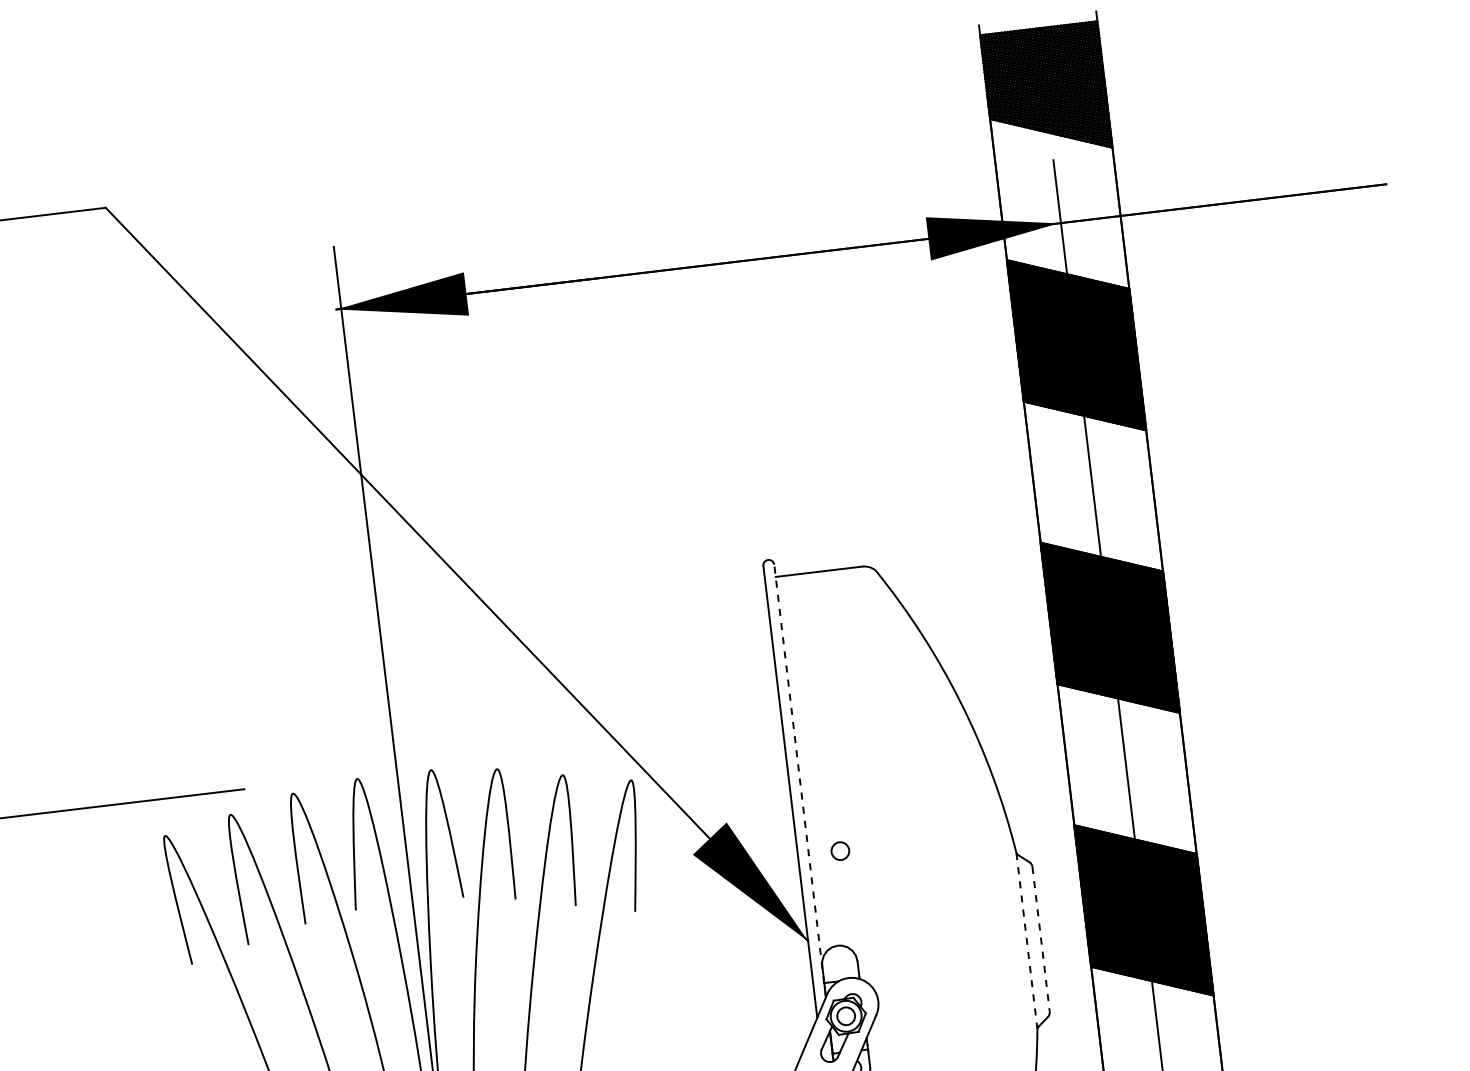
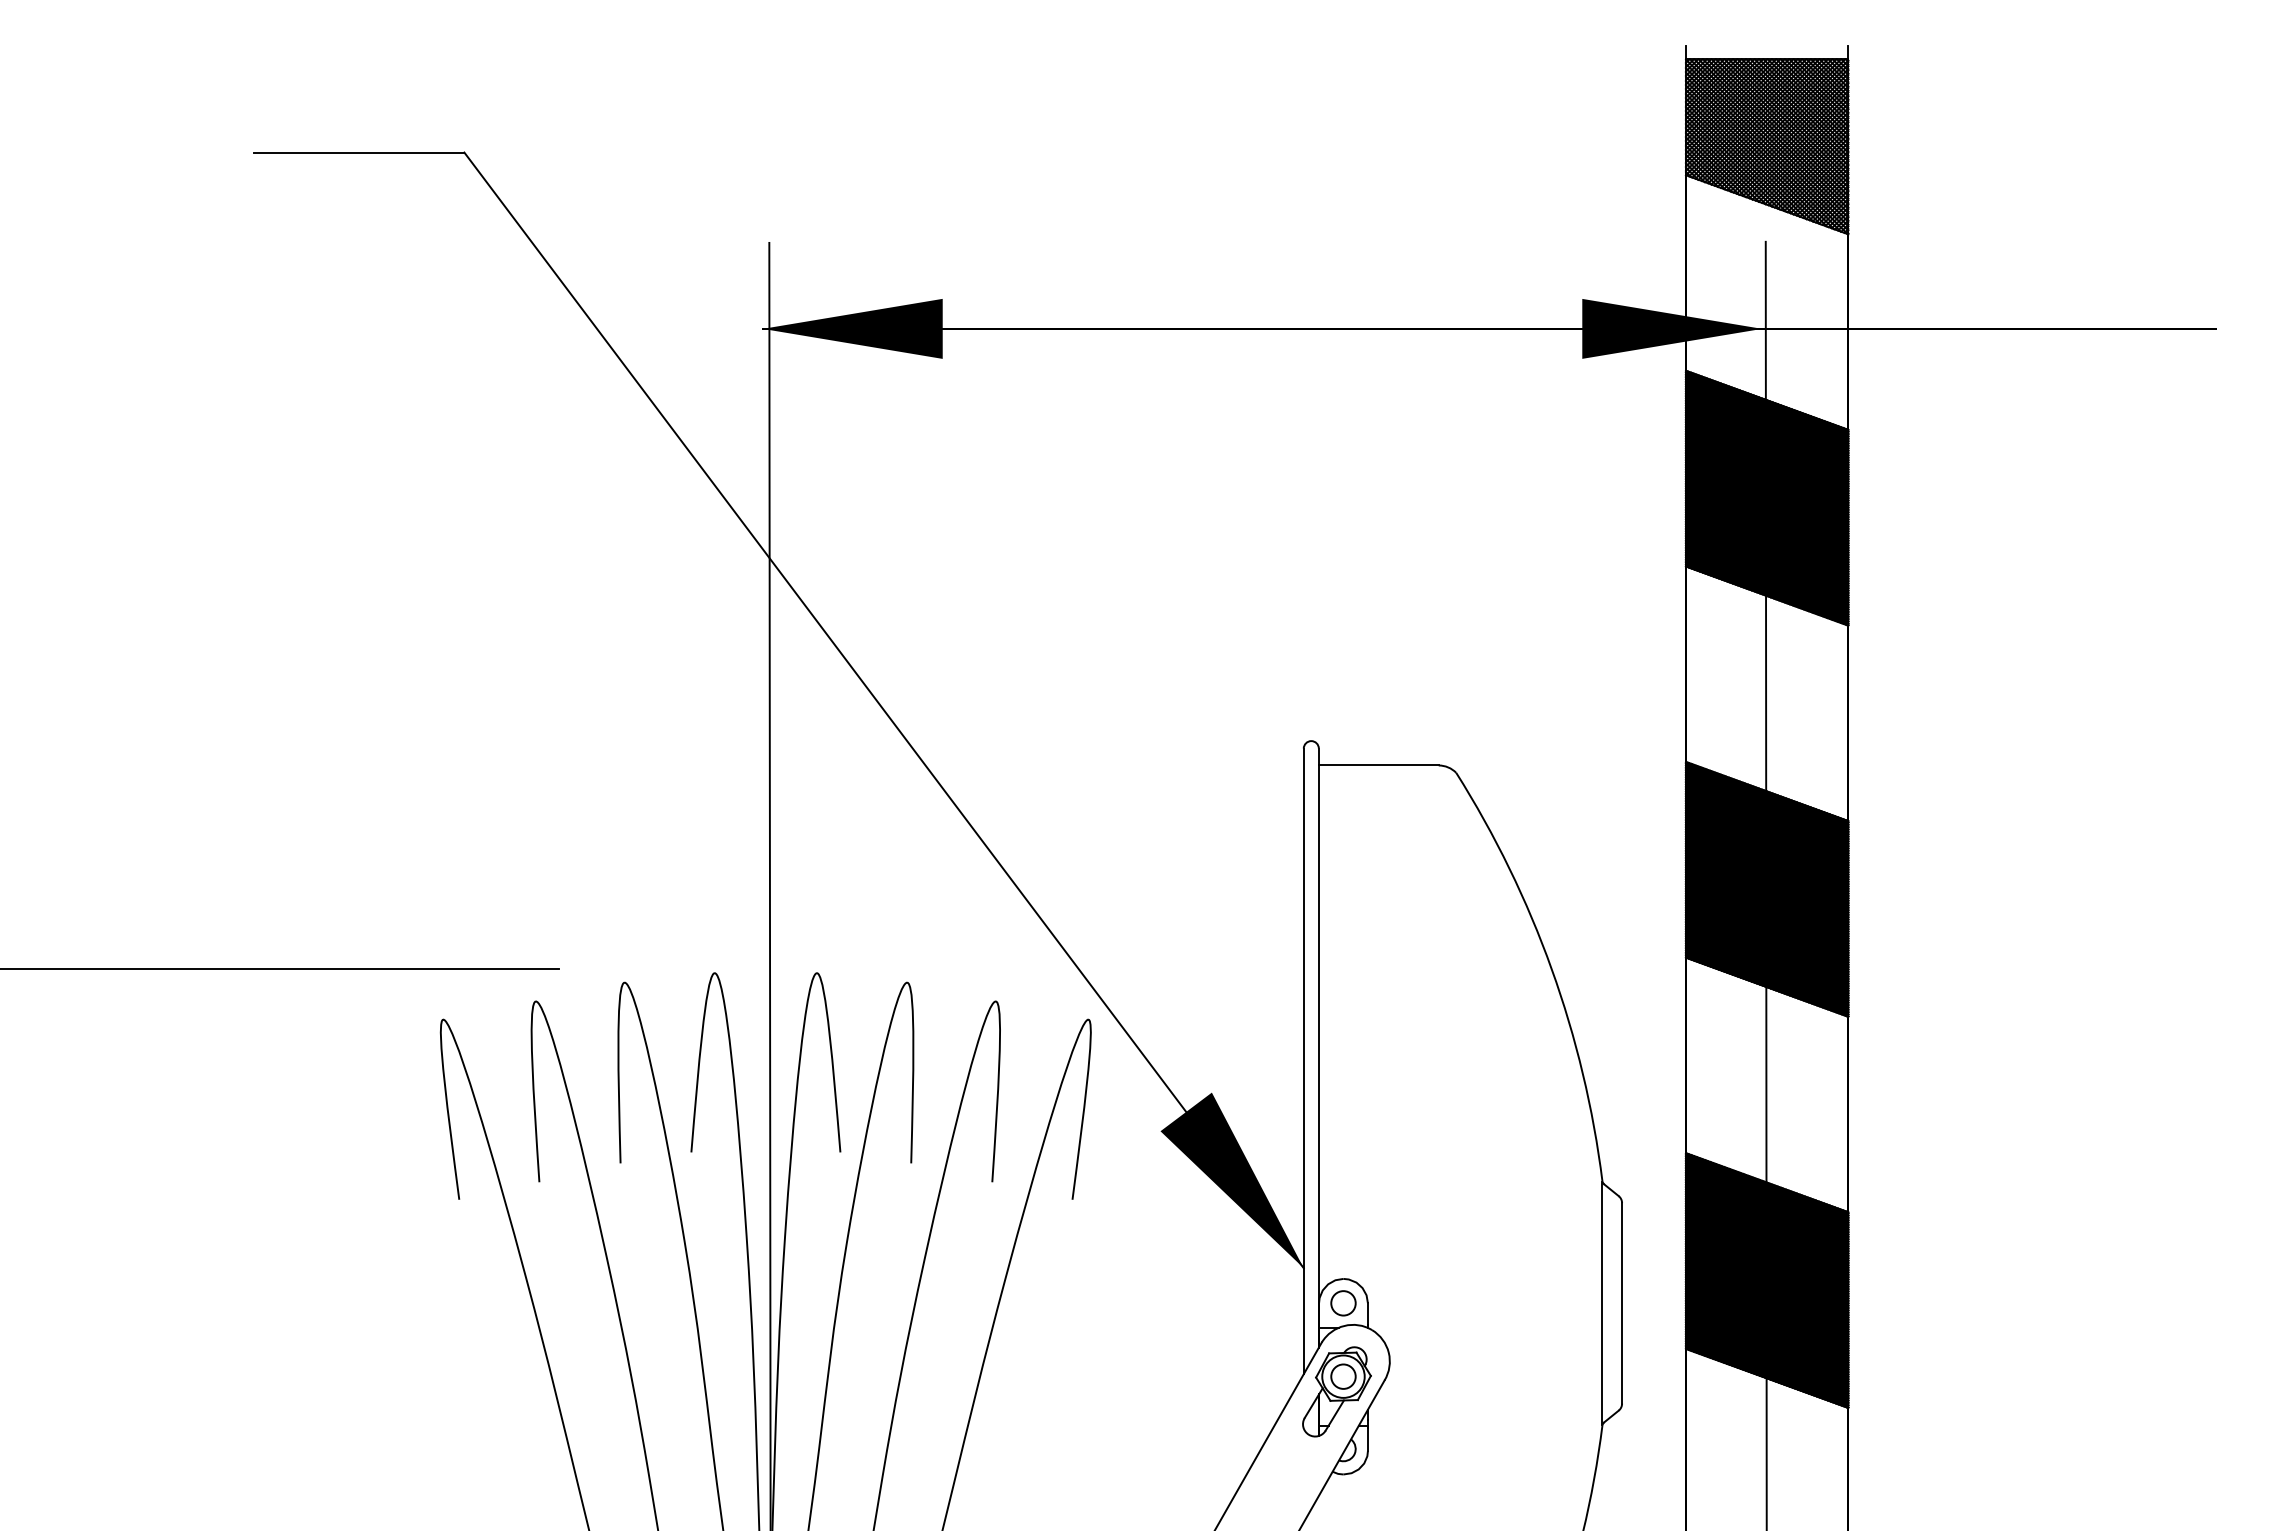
line: (799, 781) -> (1318, 1048), dashed -> solid
circle: (840, 851) -> (1343, 1303), moved
line: (1041, 939) -> (1622, 1303), dashed -> solid
line: (1026, 941) -> (1602, 1303), dashed -> solid

